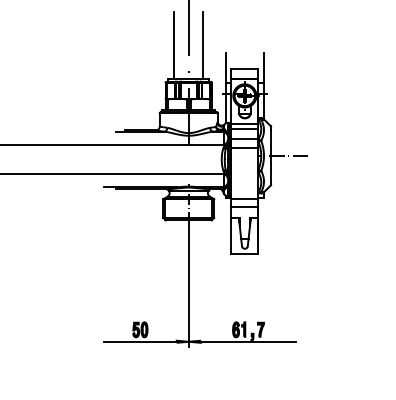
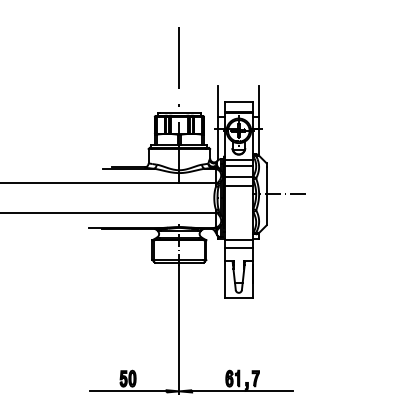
line: (174, 45) -> (164, 77), removed
line: (203, 45) -> (194, 77), removed

